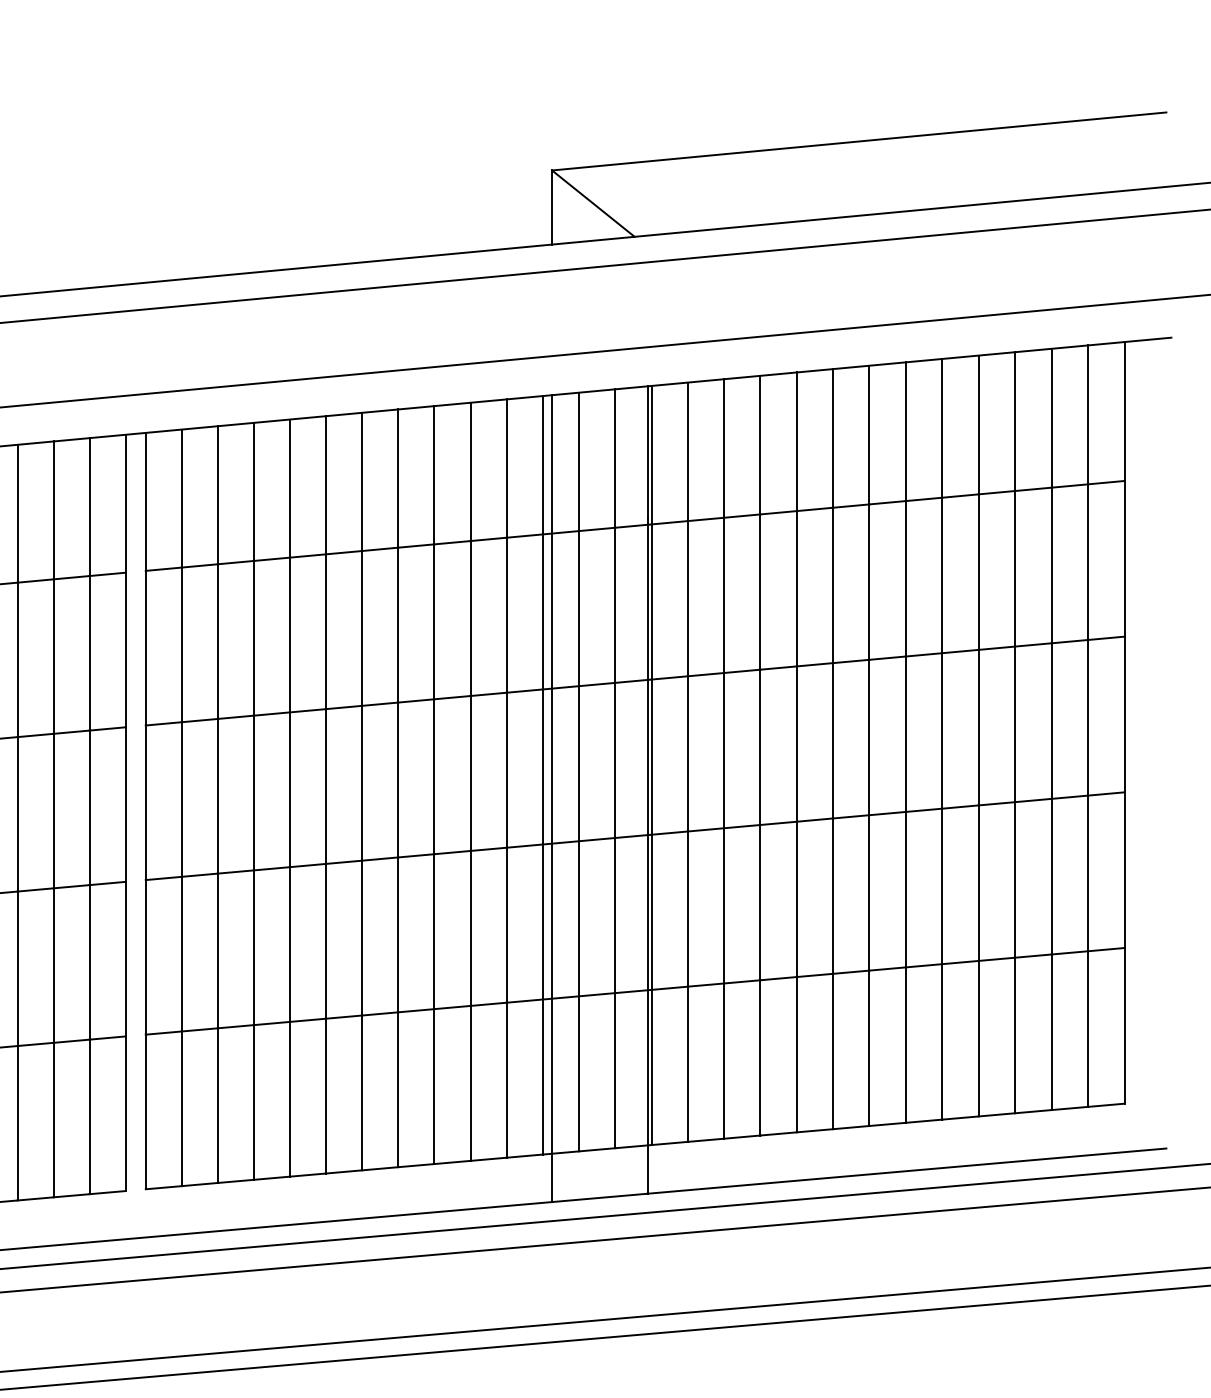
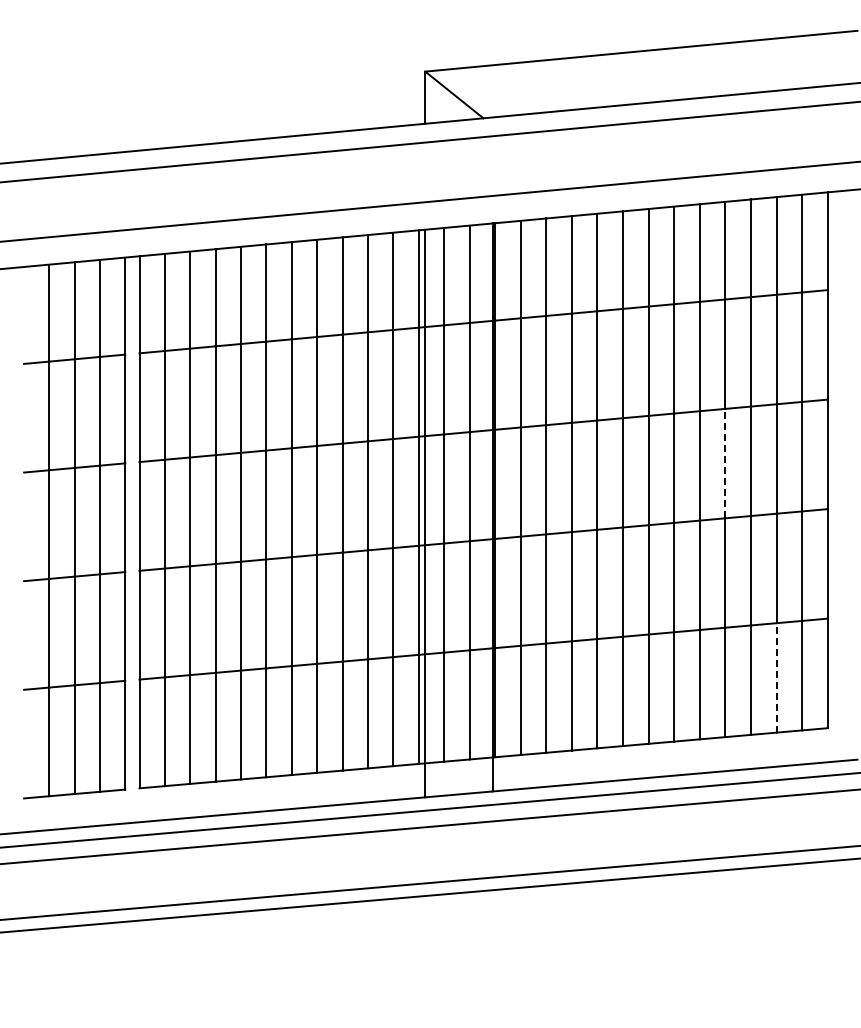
line: (978, 727) -> (725, 463), solid -> dashed
line: (1051, 1031) -> (776, 677), solid -> dashed

